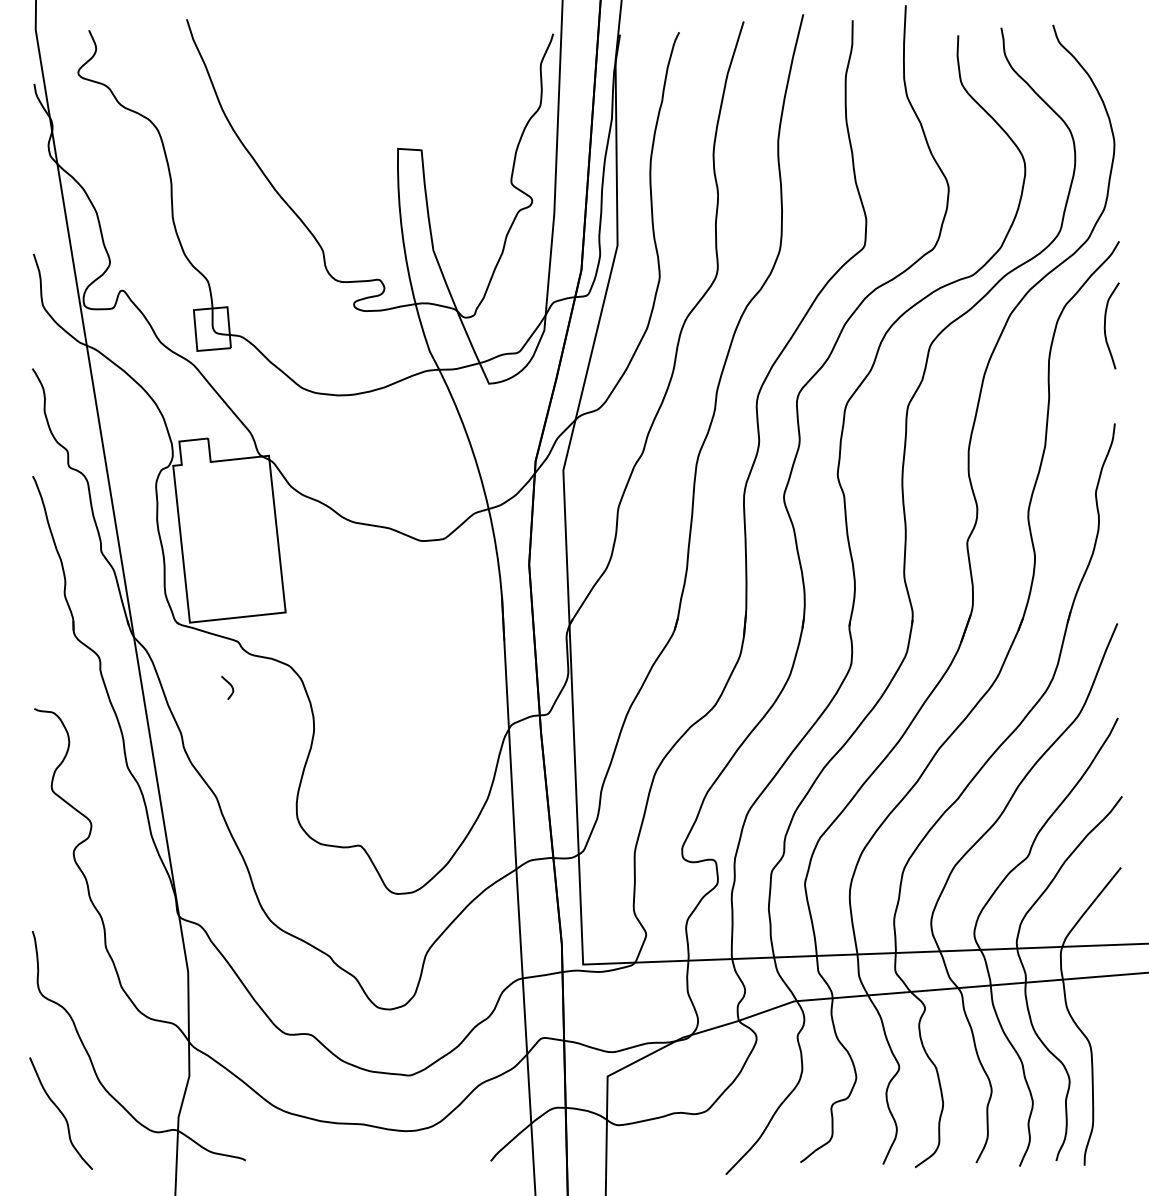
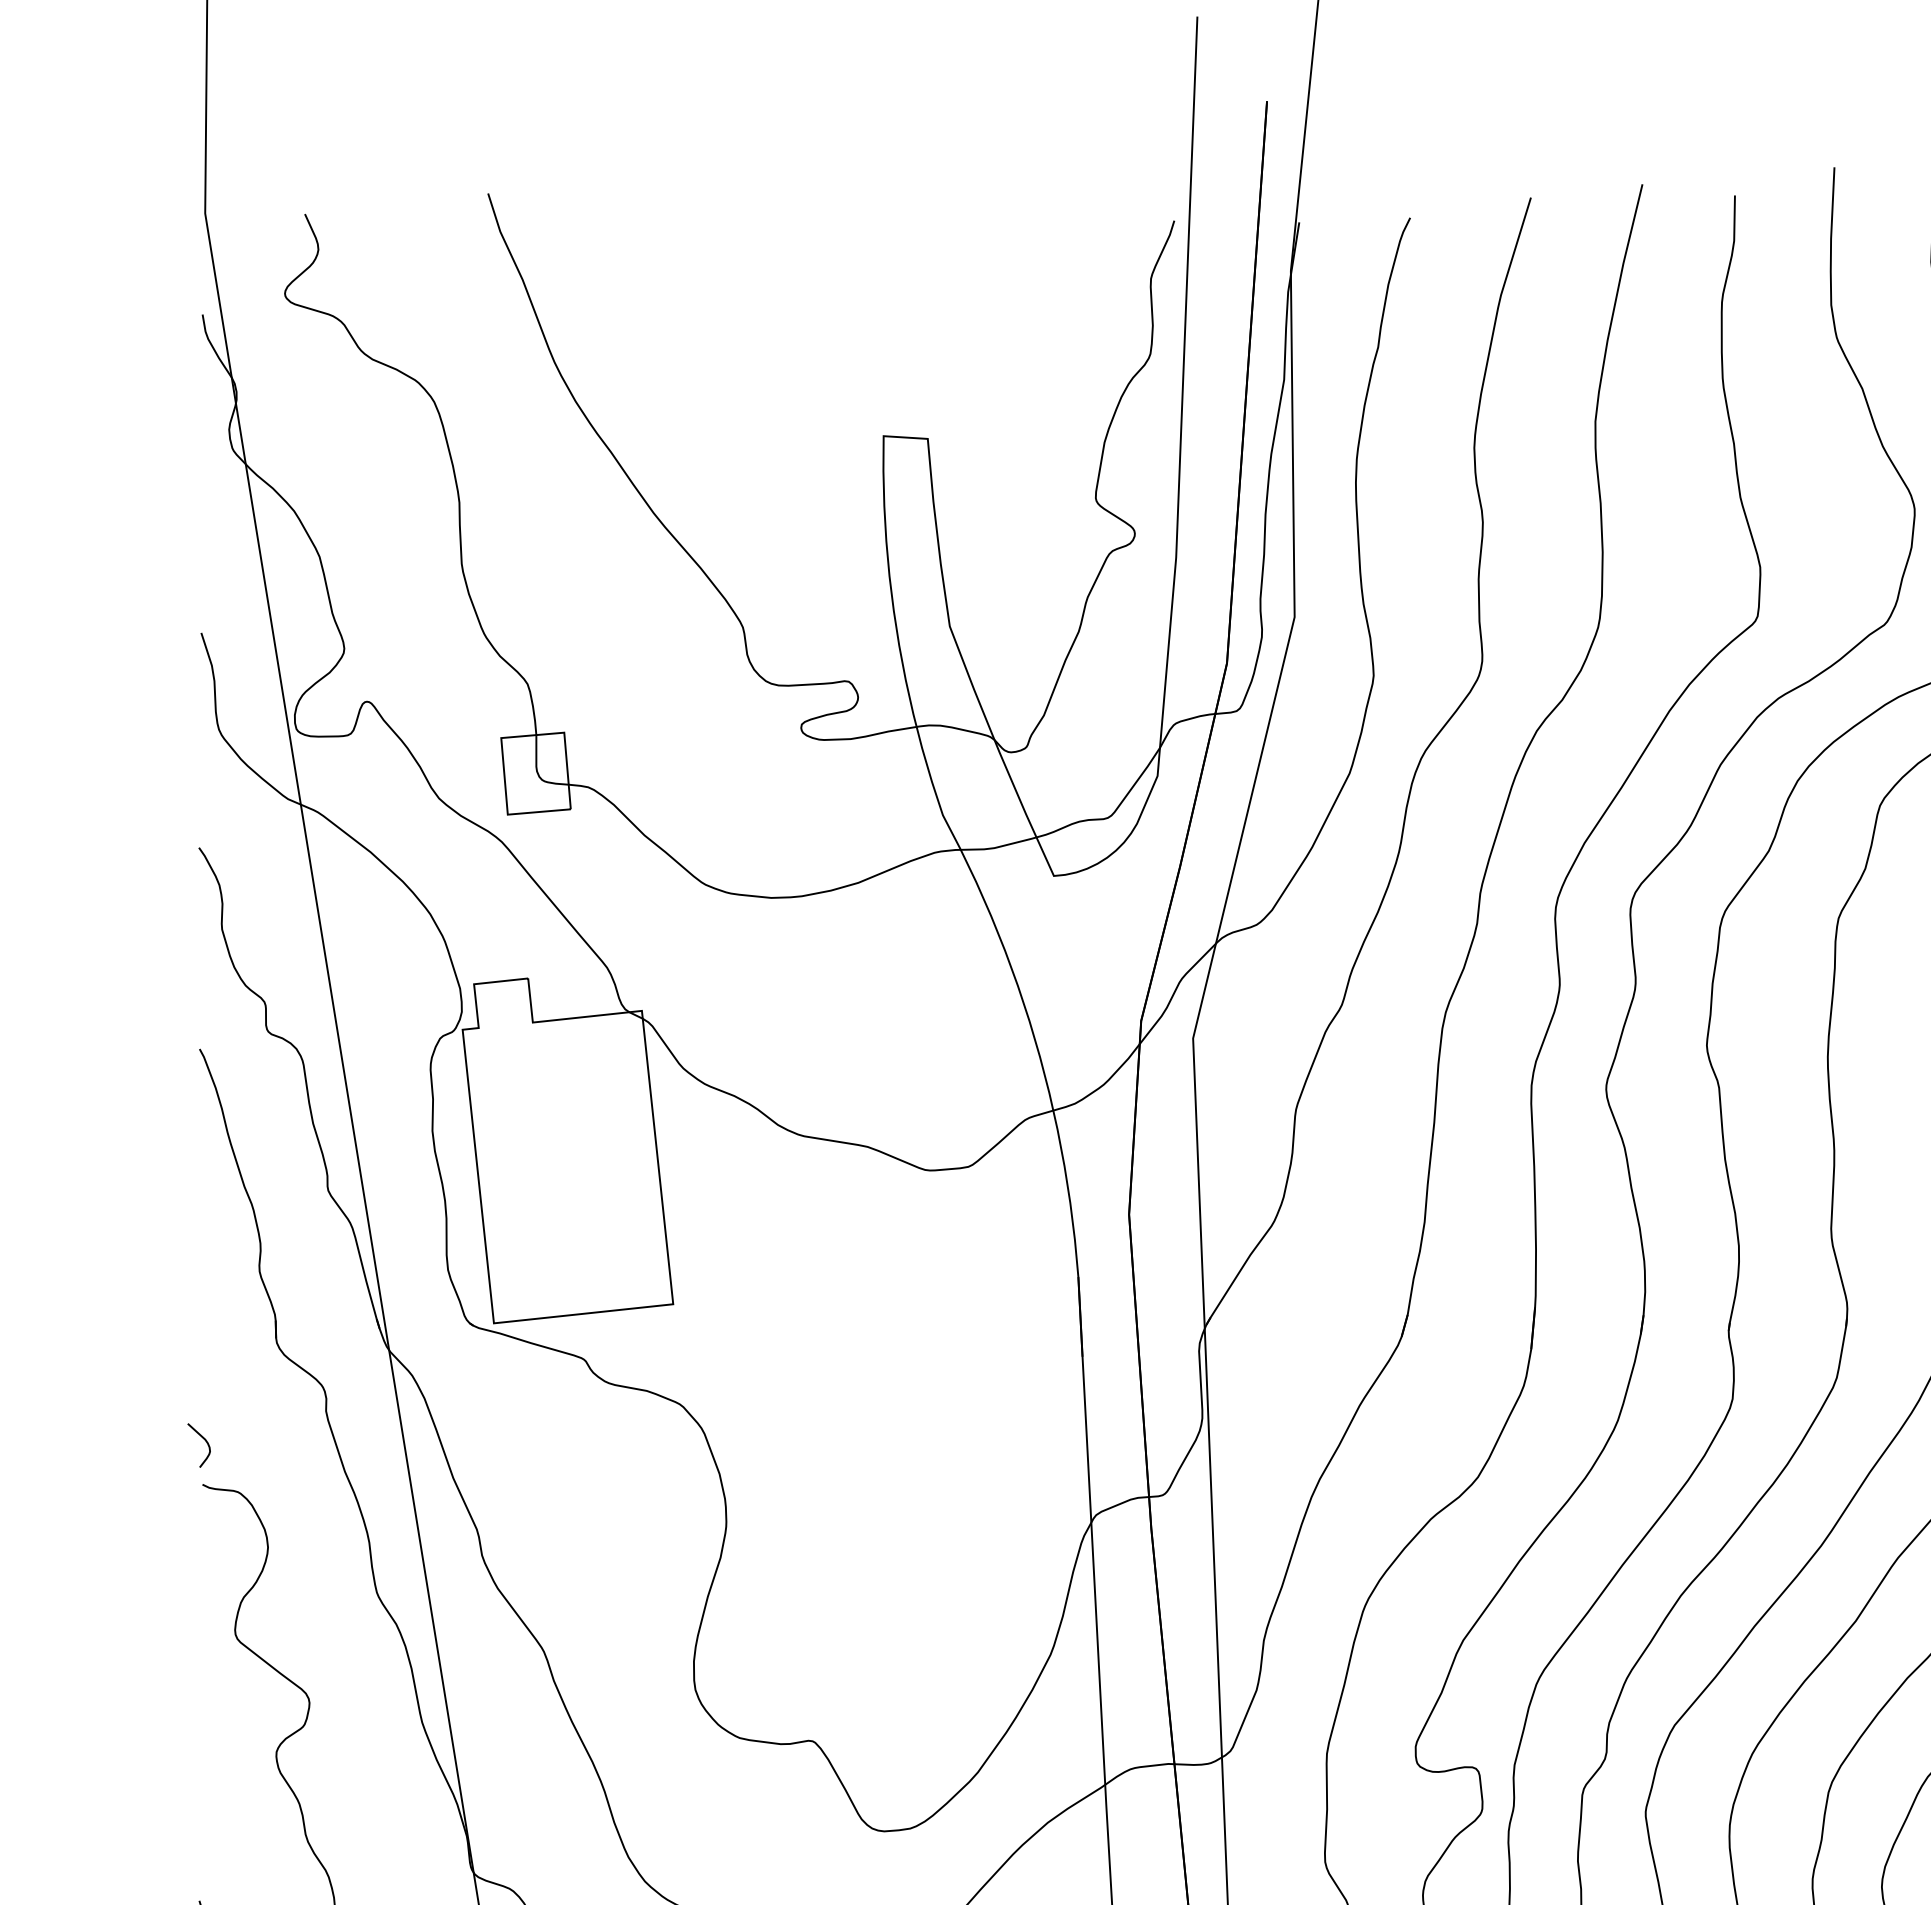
curve: (230, 686) -> (204, 1442), moved

